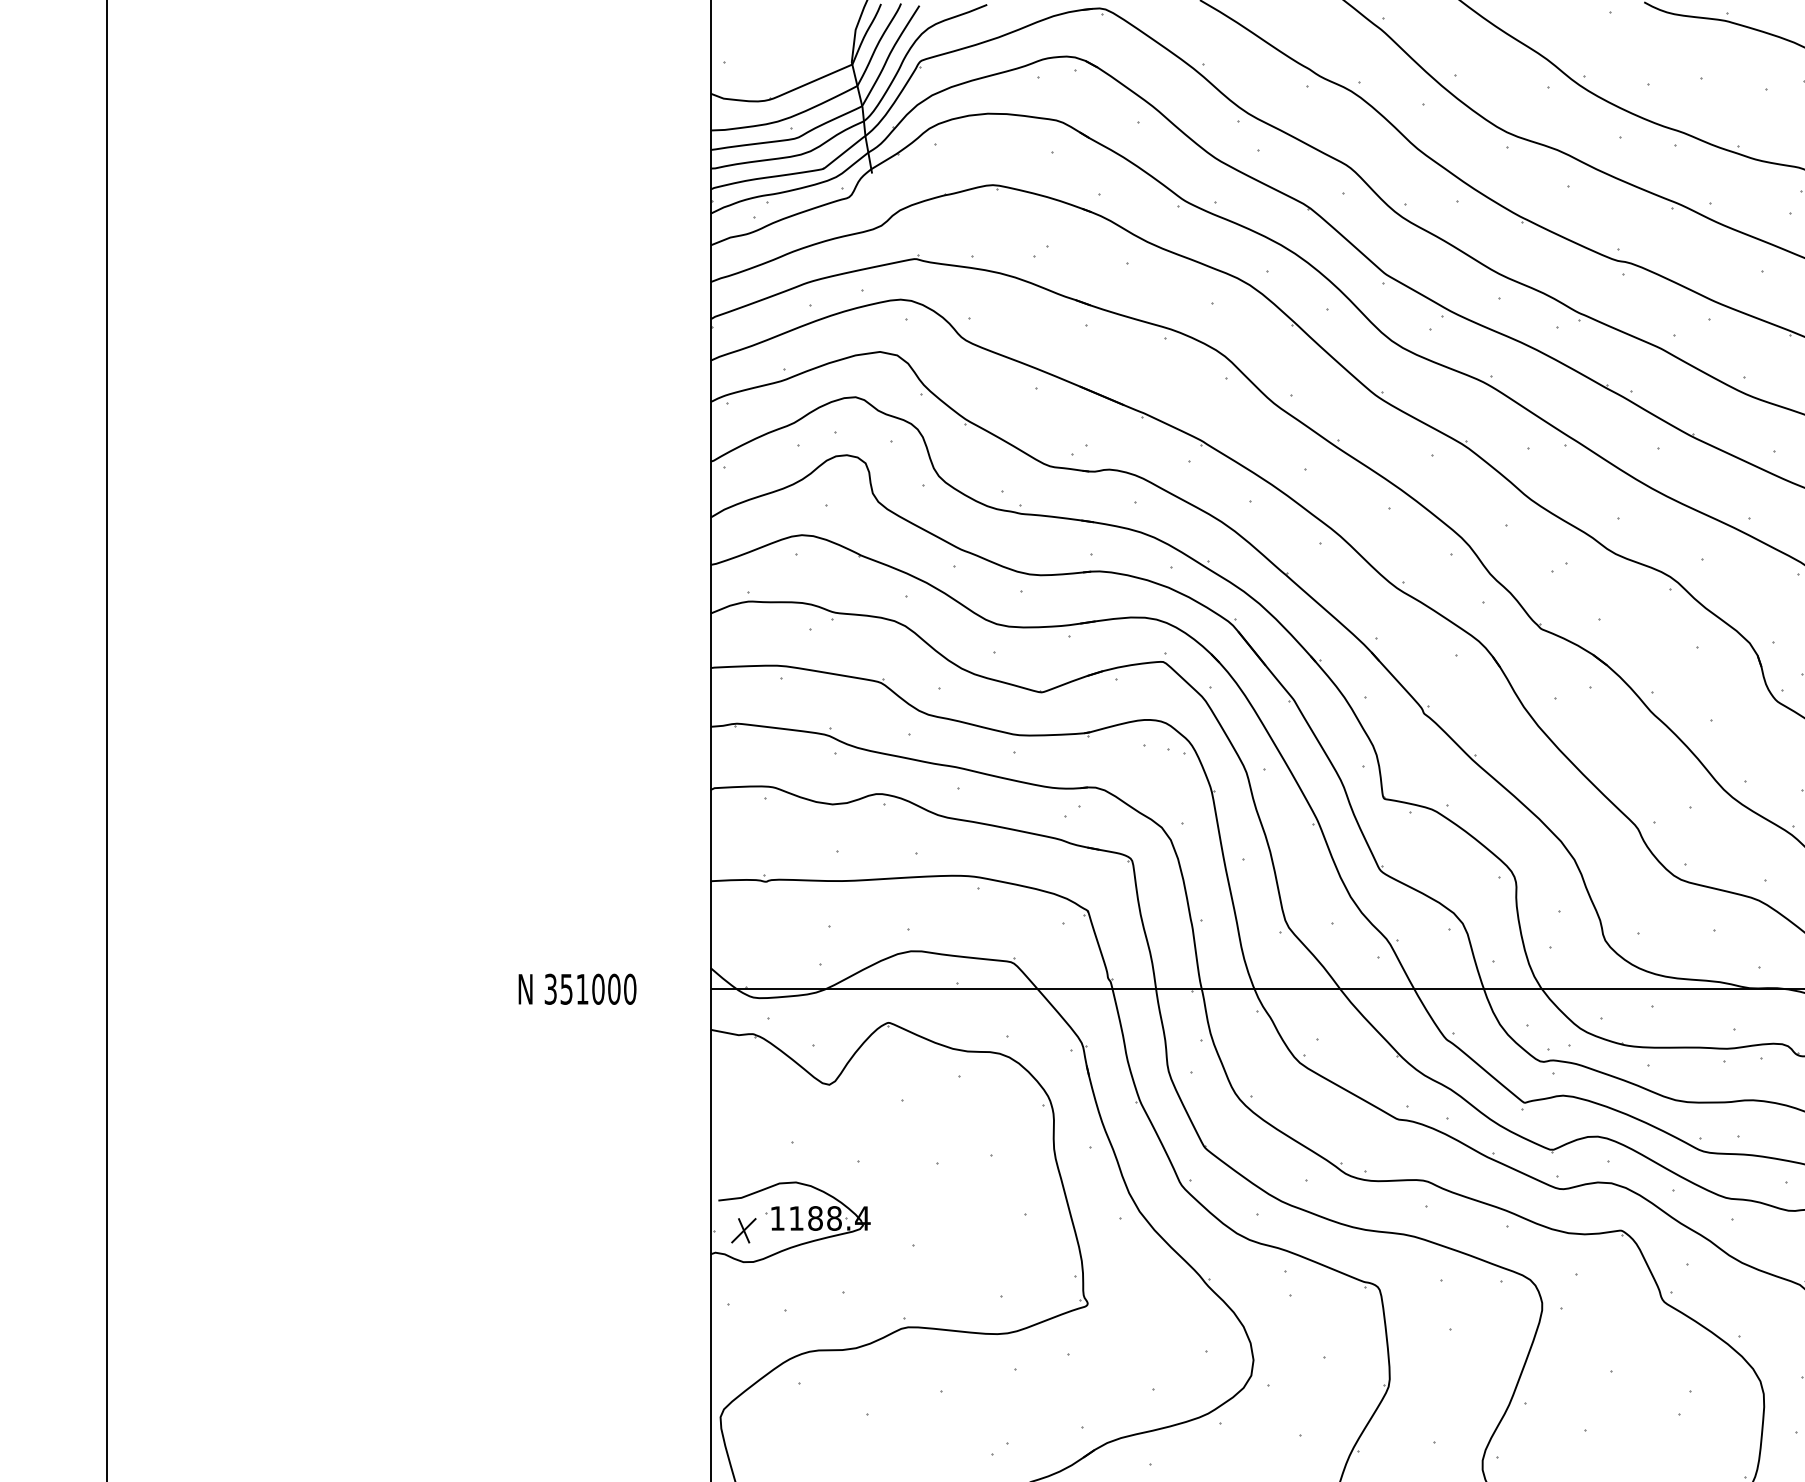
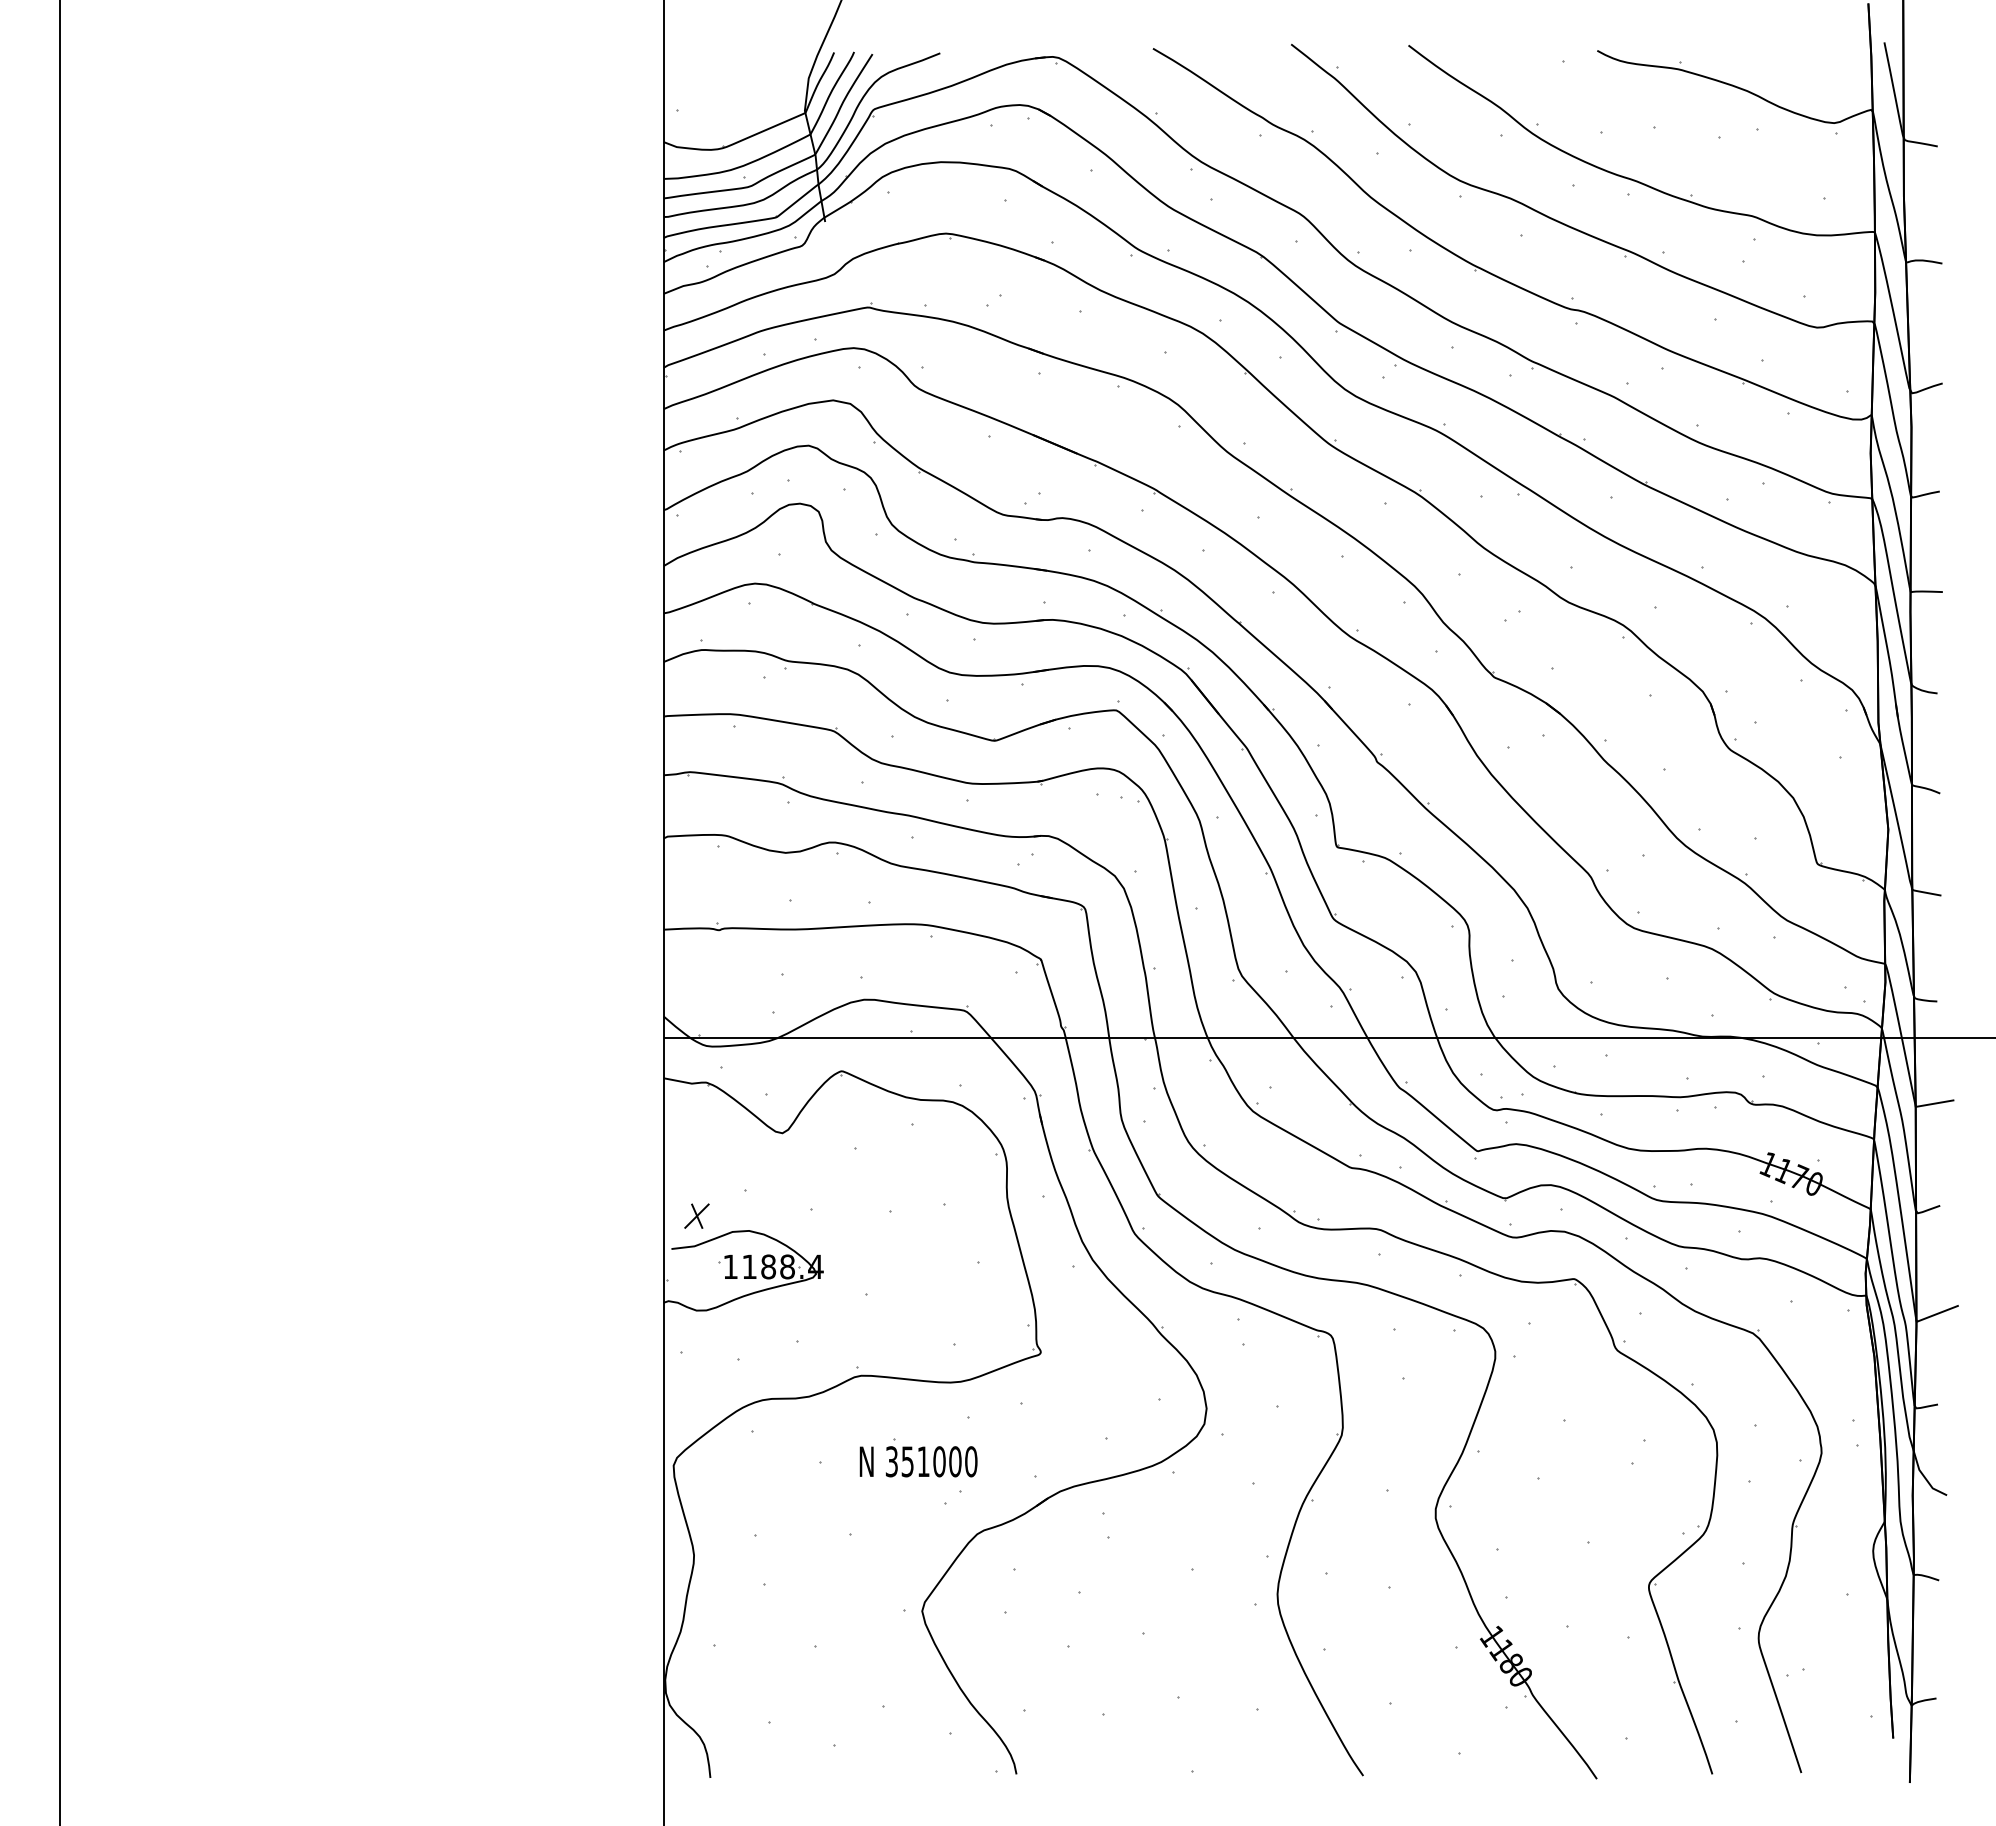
text: (577, 989) -> (918, 1461), moved
part: (743, 1230) -> (696, 1215), moved

